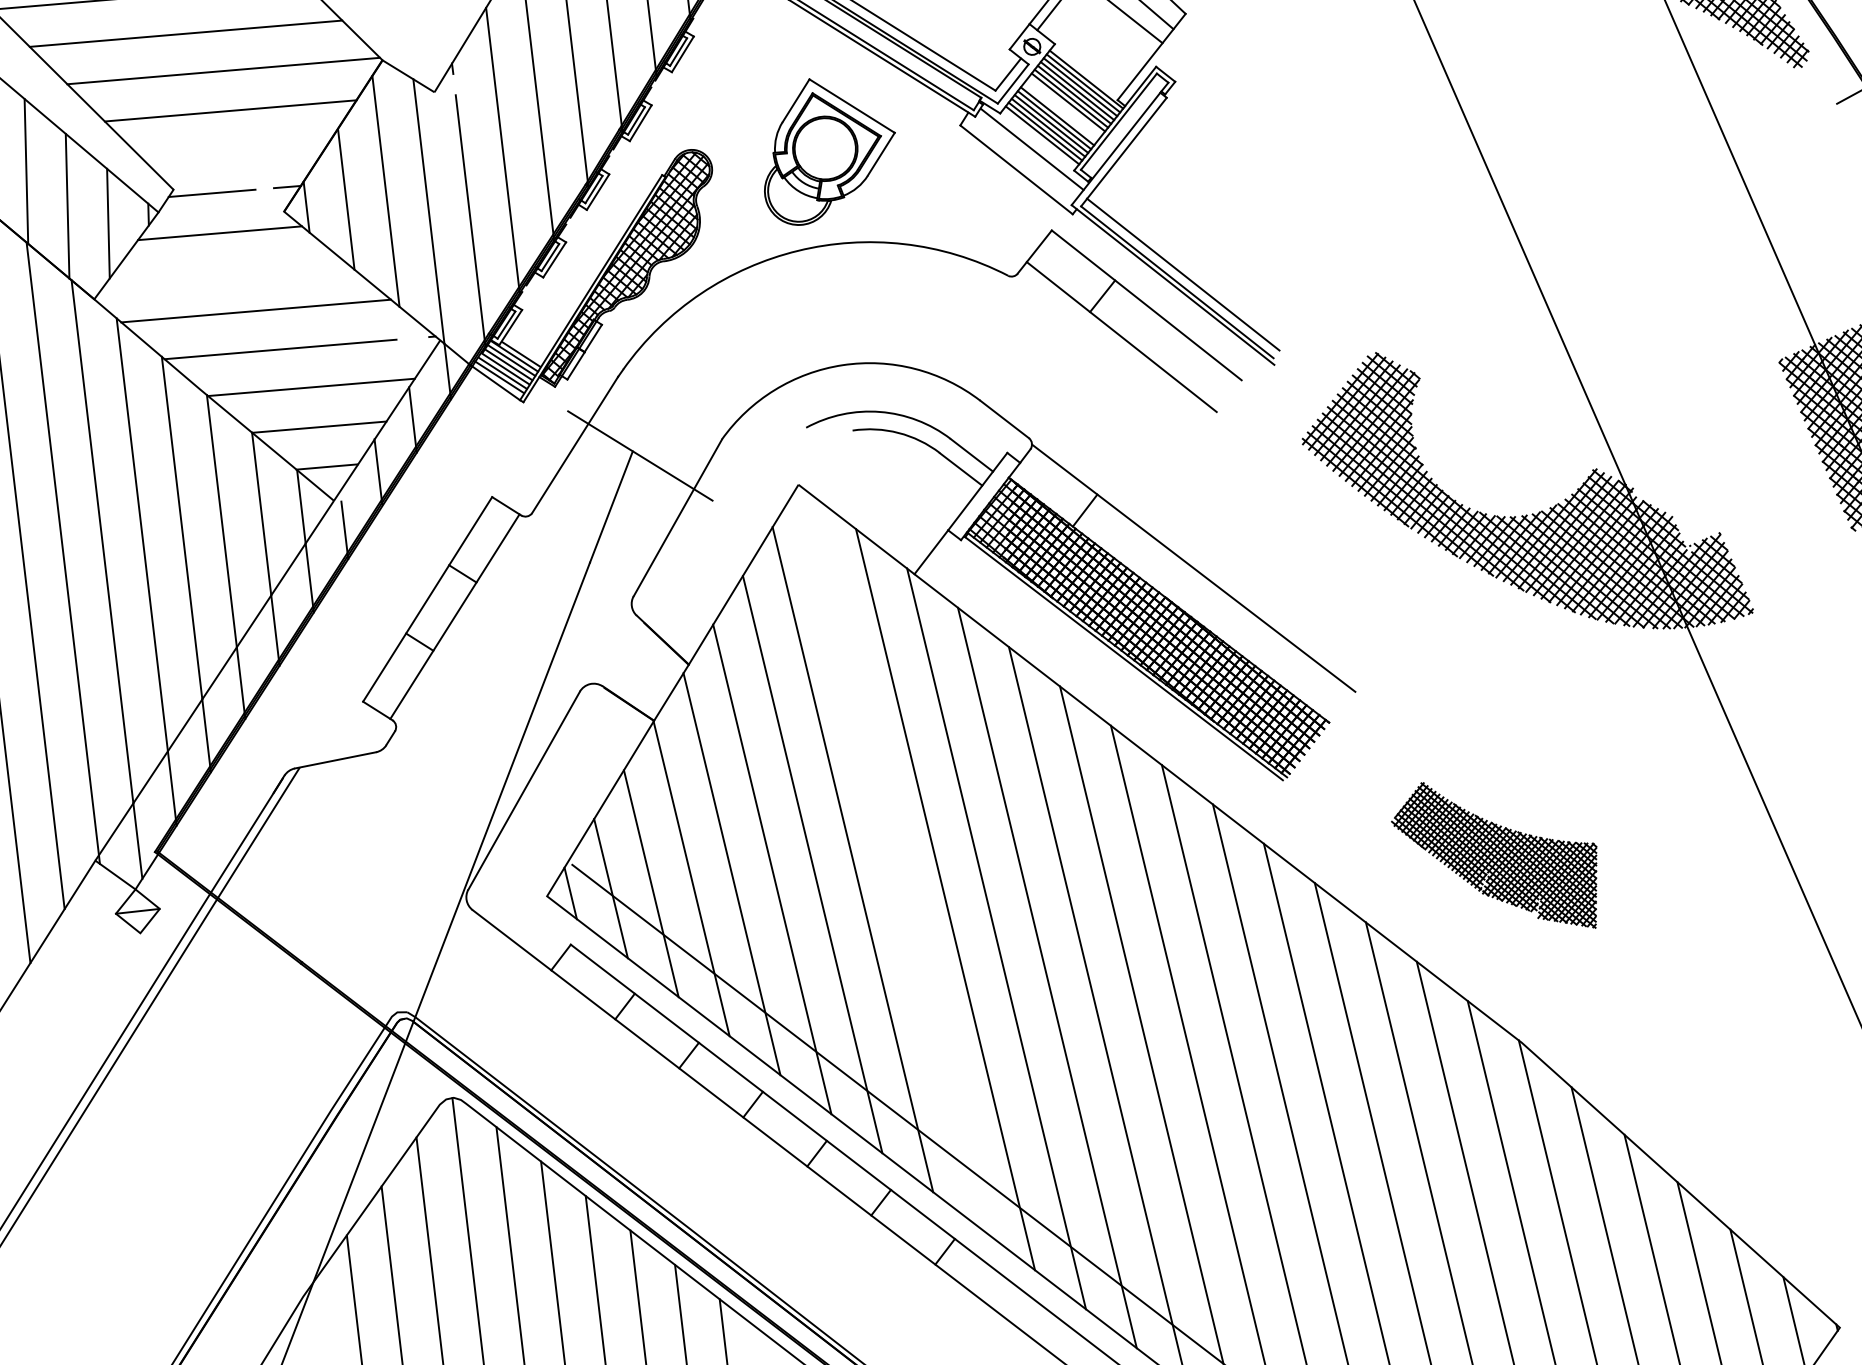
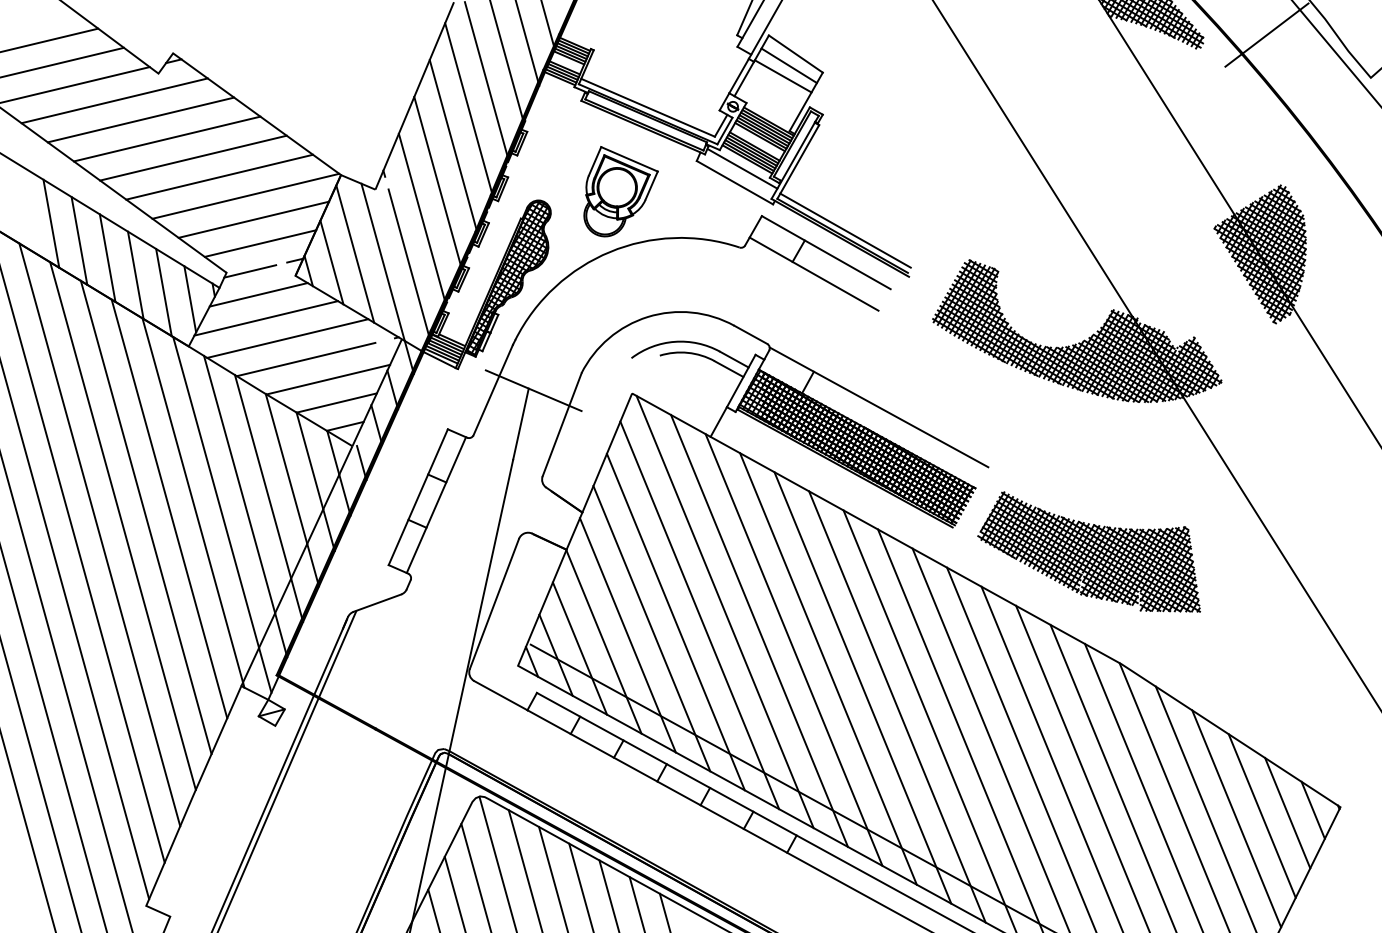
line: (235, 150) -> (260, 243), added
line: (226, 273) -> (266, 318), added
part: (1496, 852) -> (1088, 551), size x1.67
line: (893, 859) -> (724, 611), added

